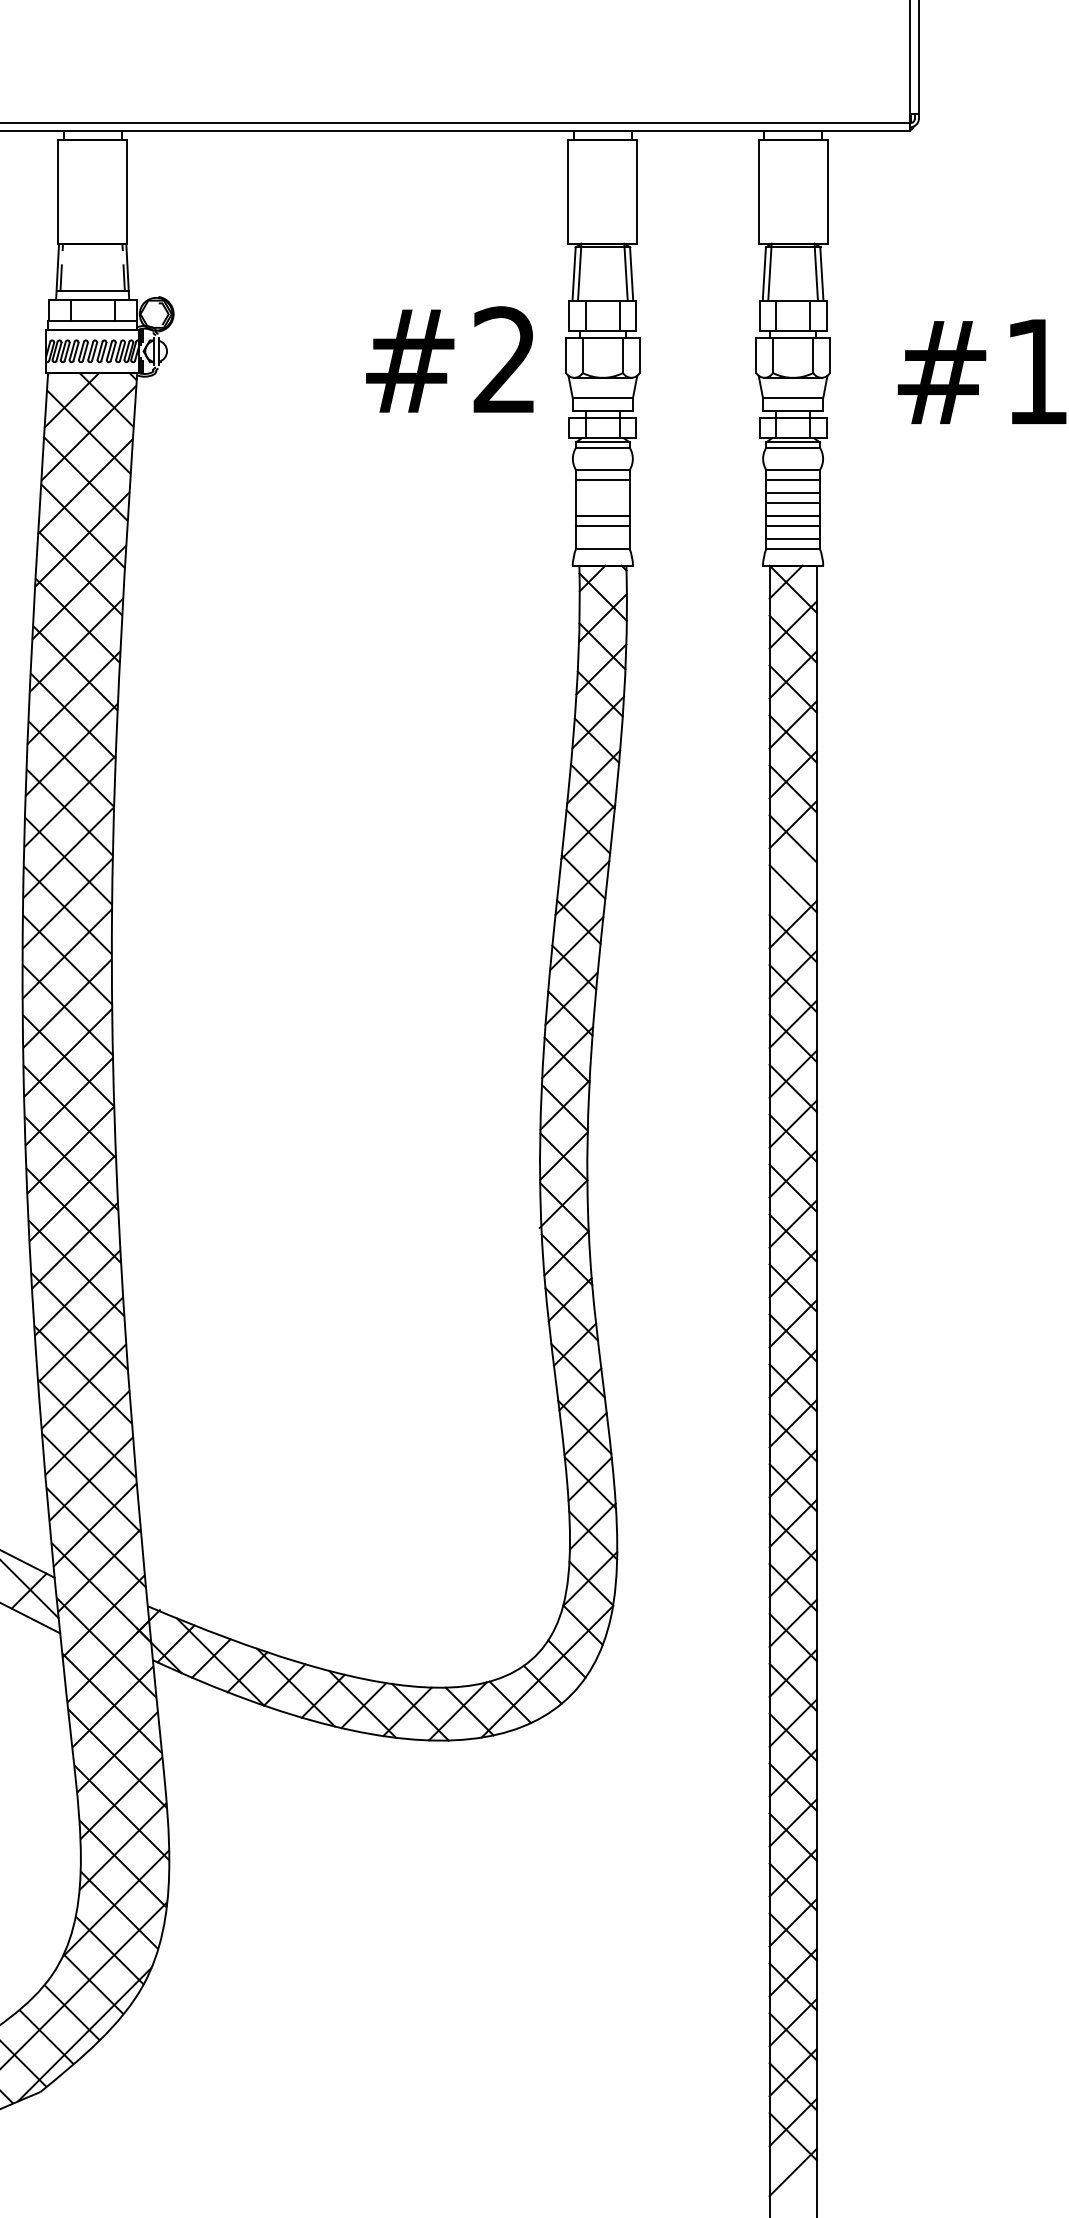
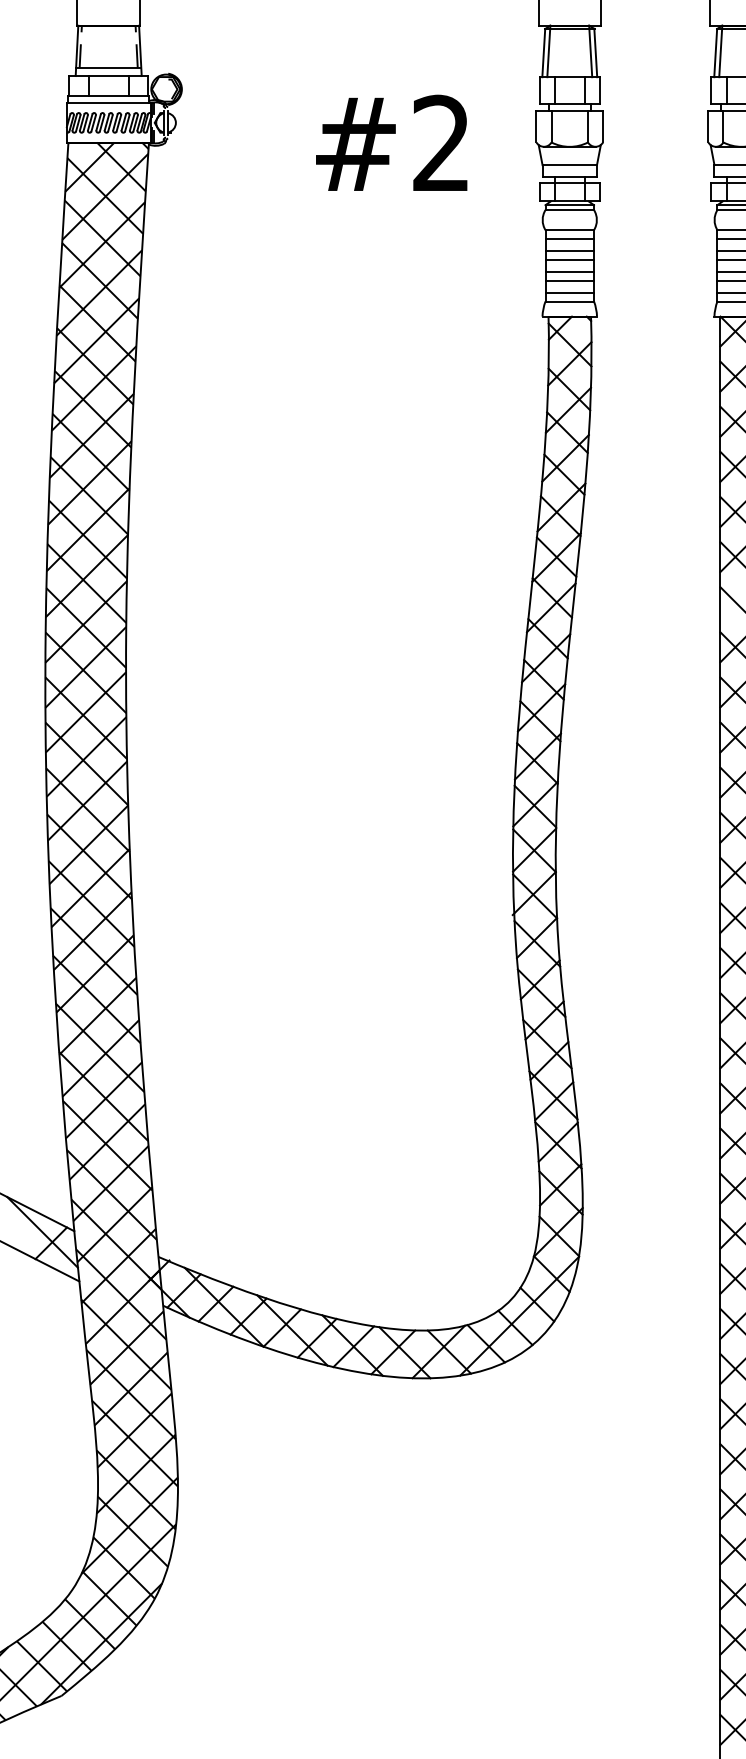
text: (449, 359) -> (391, 142), moved
line: (602, 493) -> (569, 251), added
line: (602, 502) -> (569, 259), added
line: (602, 539) -> (569, 292), added

